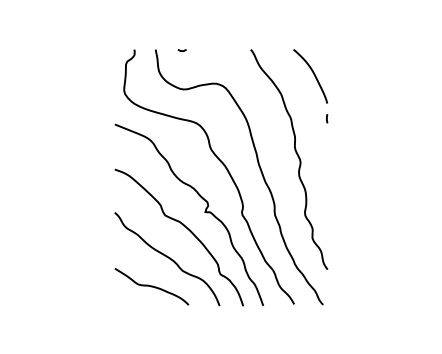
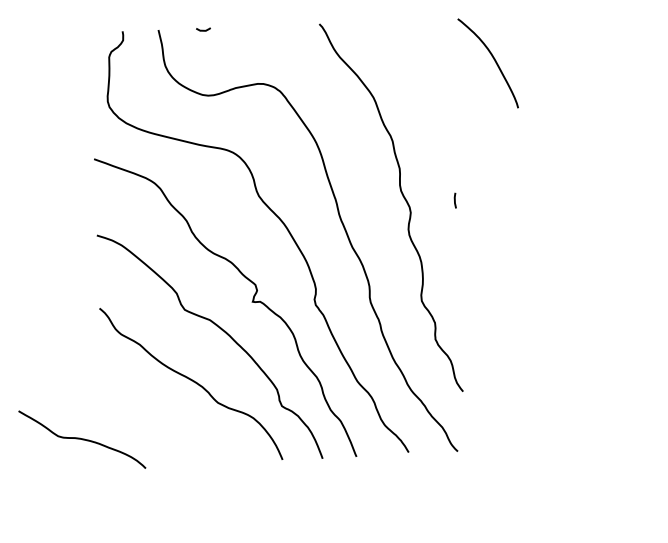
curve: (312, 73) -> (491, 58), moved
curve: (327, 118) -> (455, 200), moved
curve: (151, 286) -> (81, 439), moved

